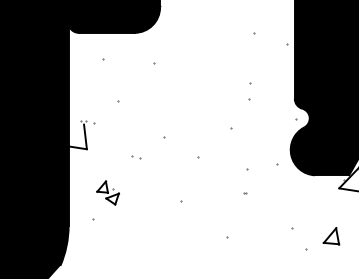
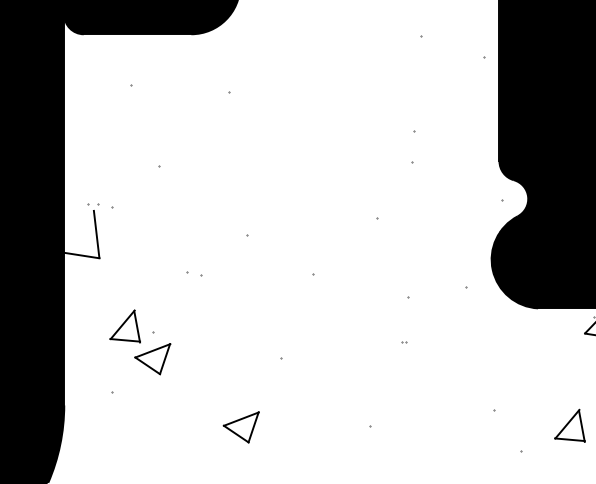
part: (107, 192) -> (139, 341), size x1.43
part: (160, 236) -> (241, 426), added

